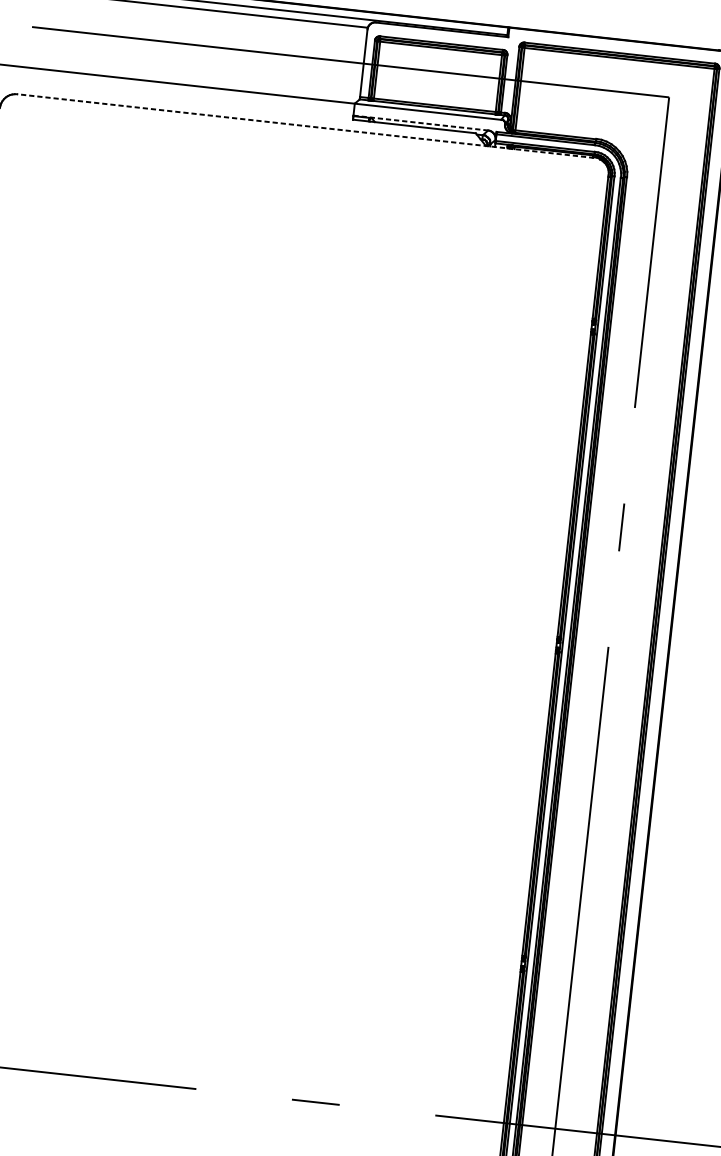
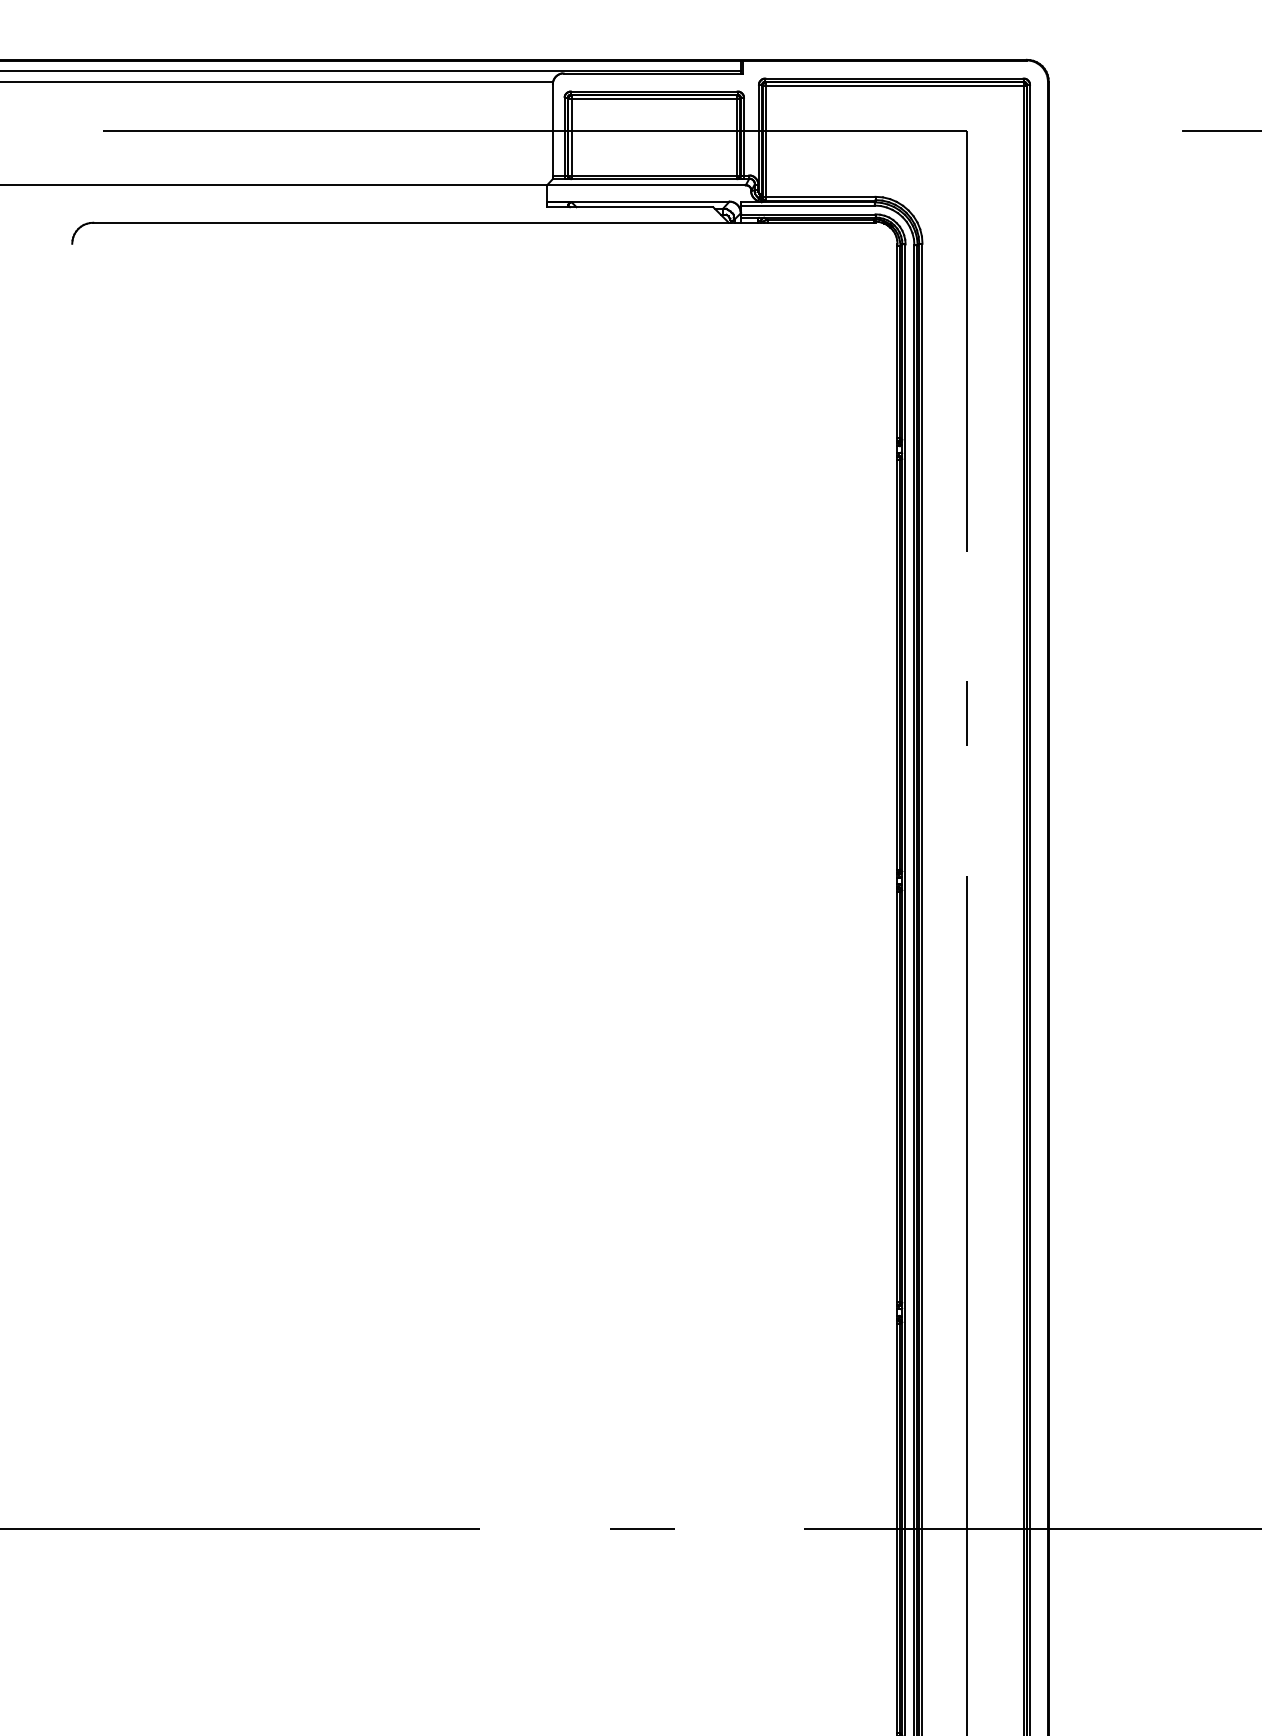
line: (421, 122) -> (638, 201), dashed -> solid
line: (305, 125) -> (483, 222), dashed -> solid

